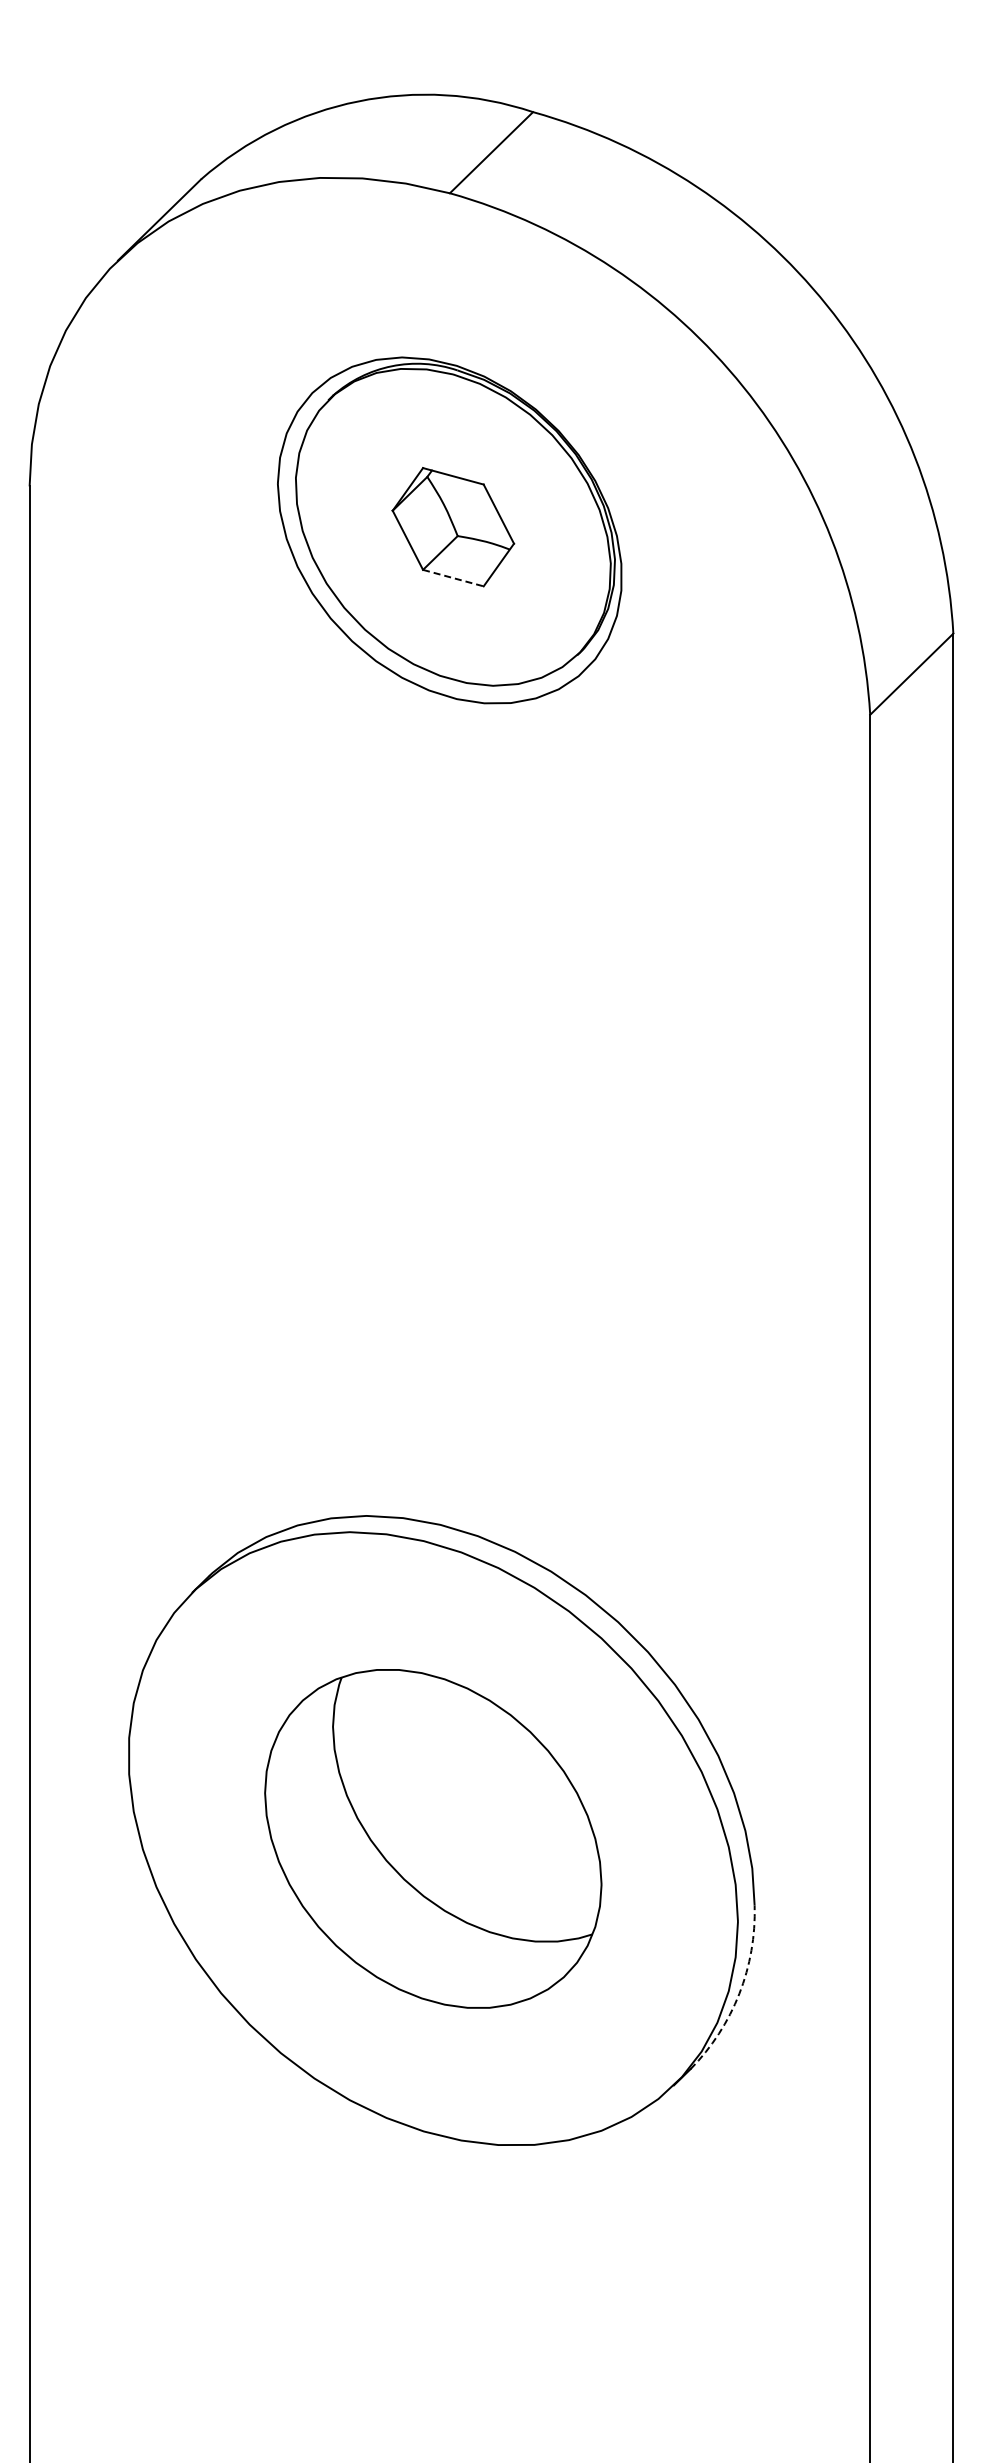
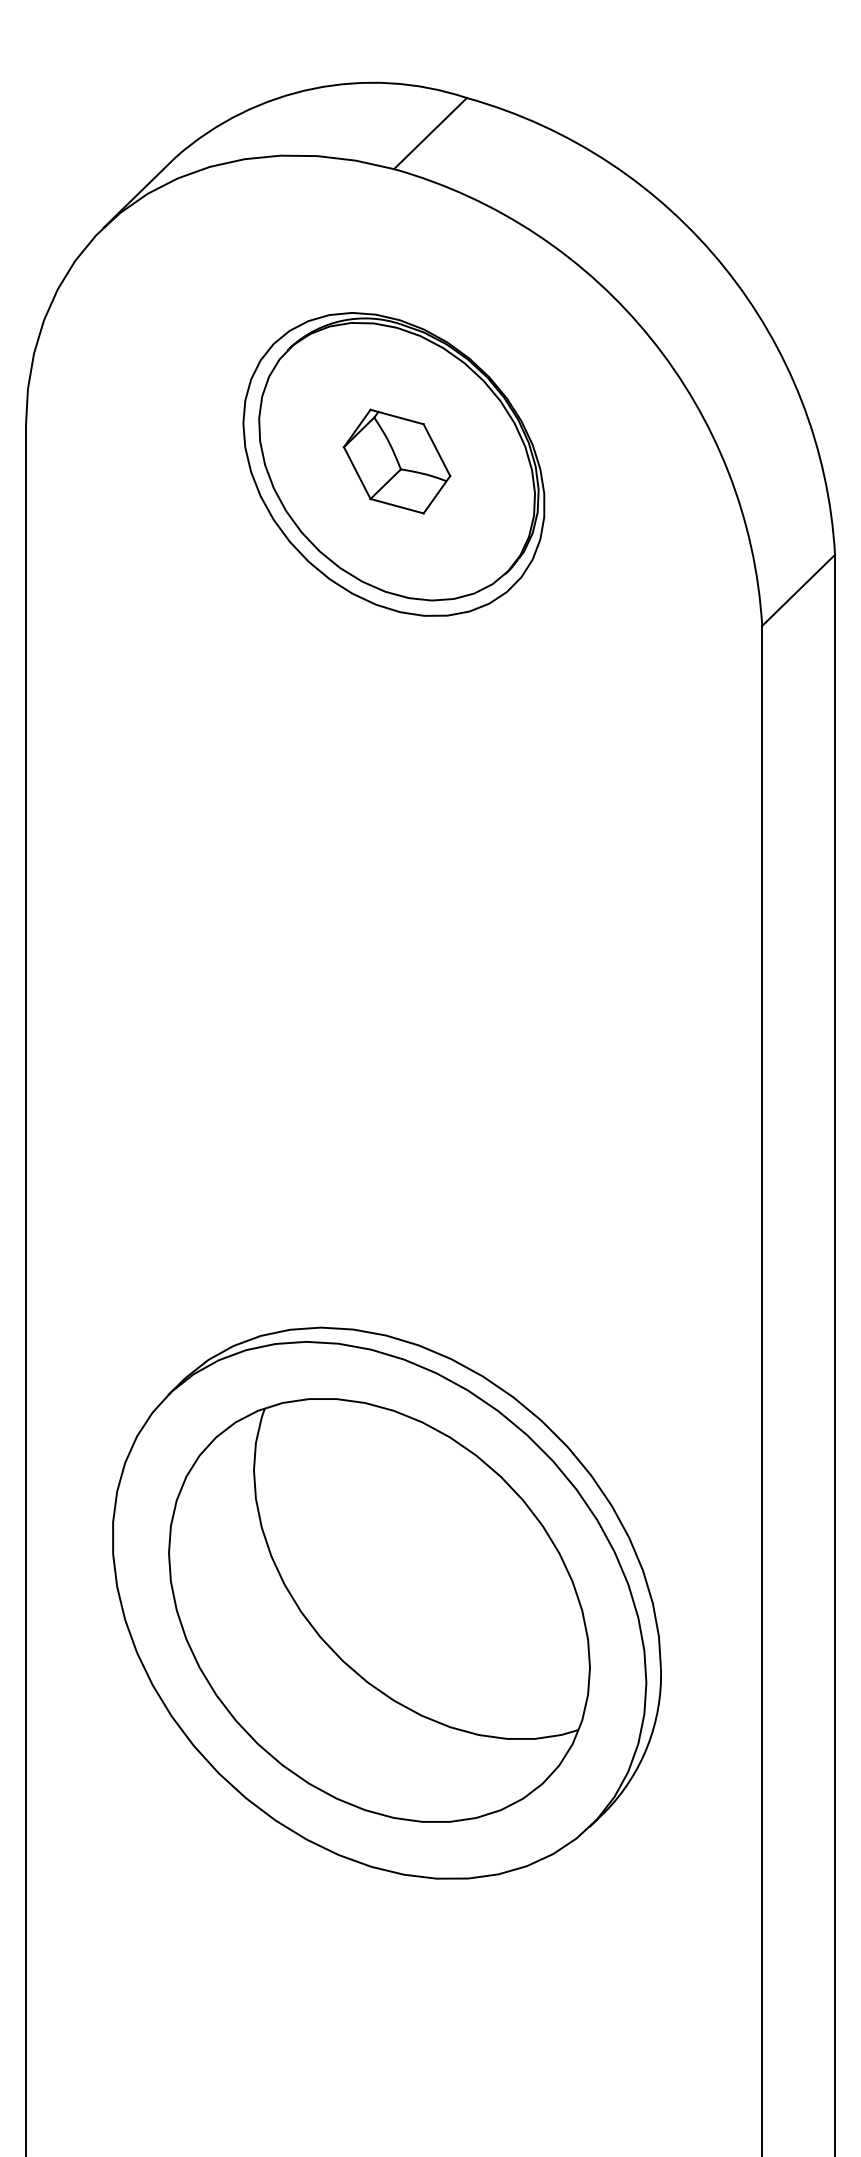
line: (453, 578) -> (397, 506), dashed -> solid
part: (433, 1838) -> (379, 1610), size x1.43
arc: (739, 1993) -> (647, 1745), dashed -> solid

